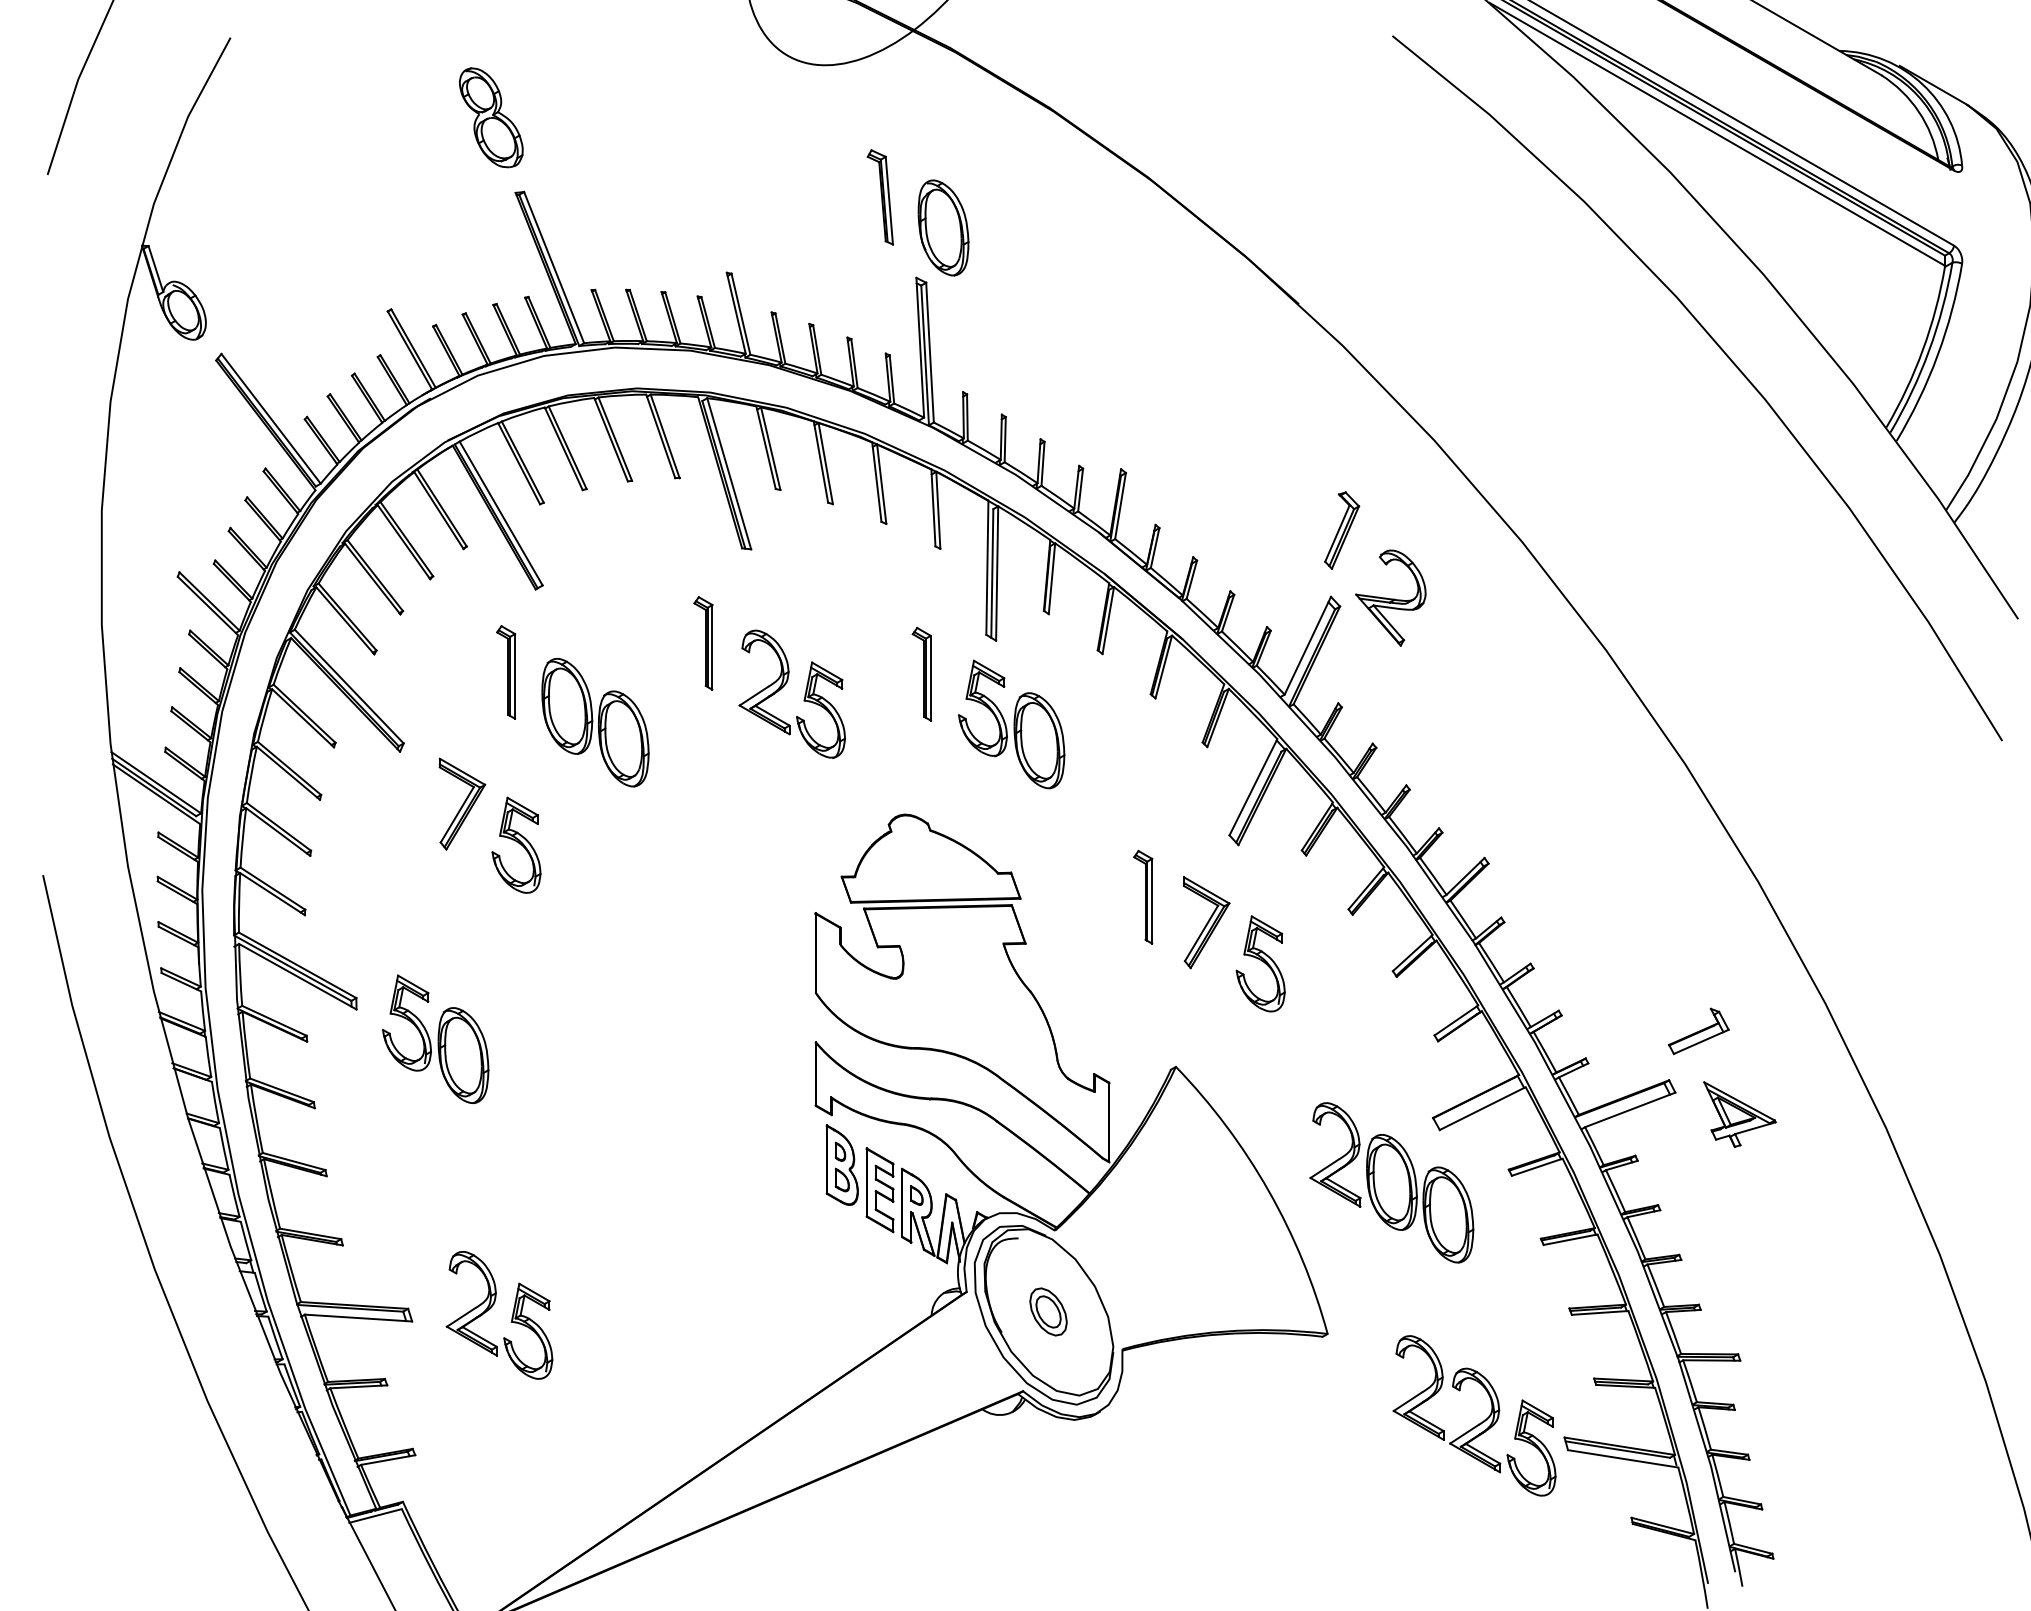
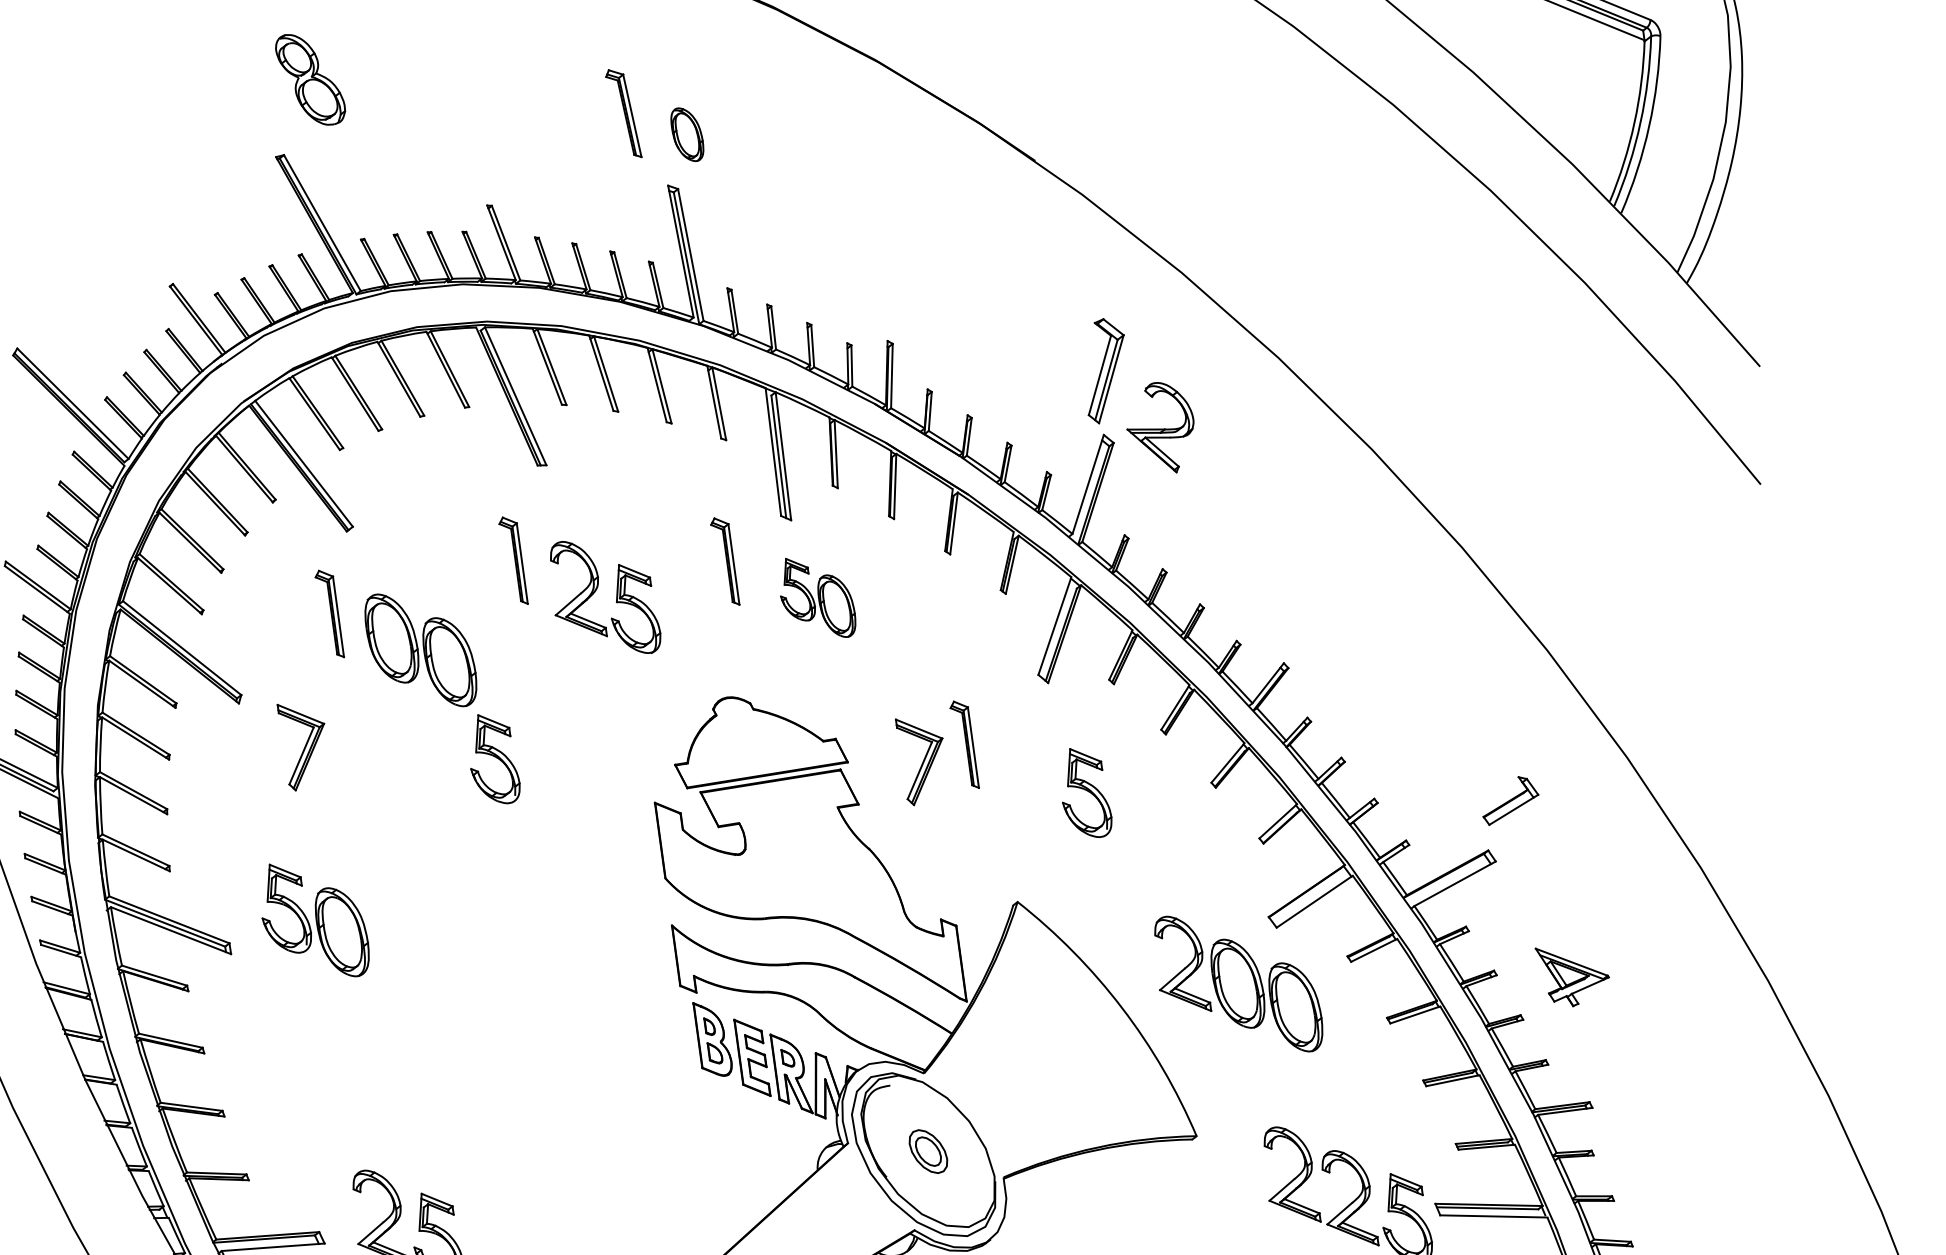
part: (491, 117) -> (310, 79), moved
part: (943, 227) -> (687, 134), size x0.6
part: (1342, 530) -> (1106, 370), size x1.4
part: (1011, 724) -> (816, 597), size x0.7
part: (516, 844) -> (492, 758), moved
part: (1206, 922) -> (923, 759), moved
part: (435, 1039) -> (313, 920), moved
part: (1739, 1114) -> (1573, 974), moved

